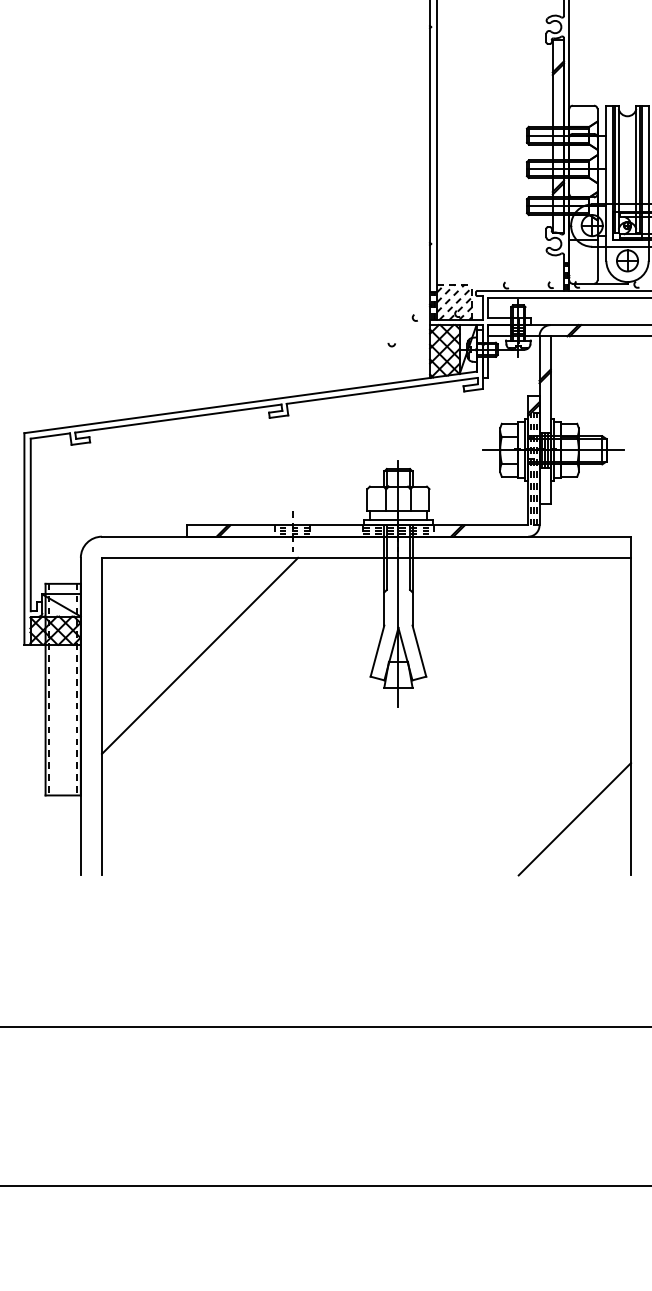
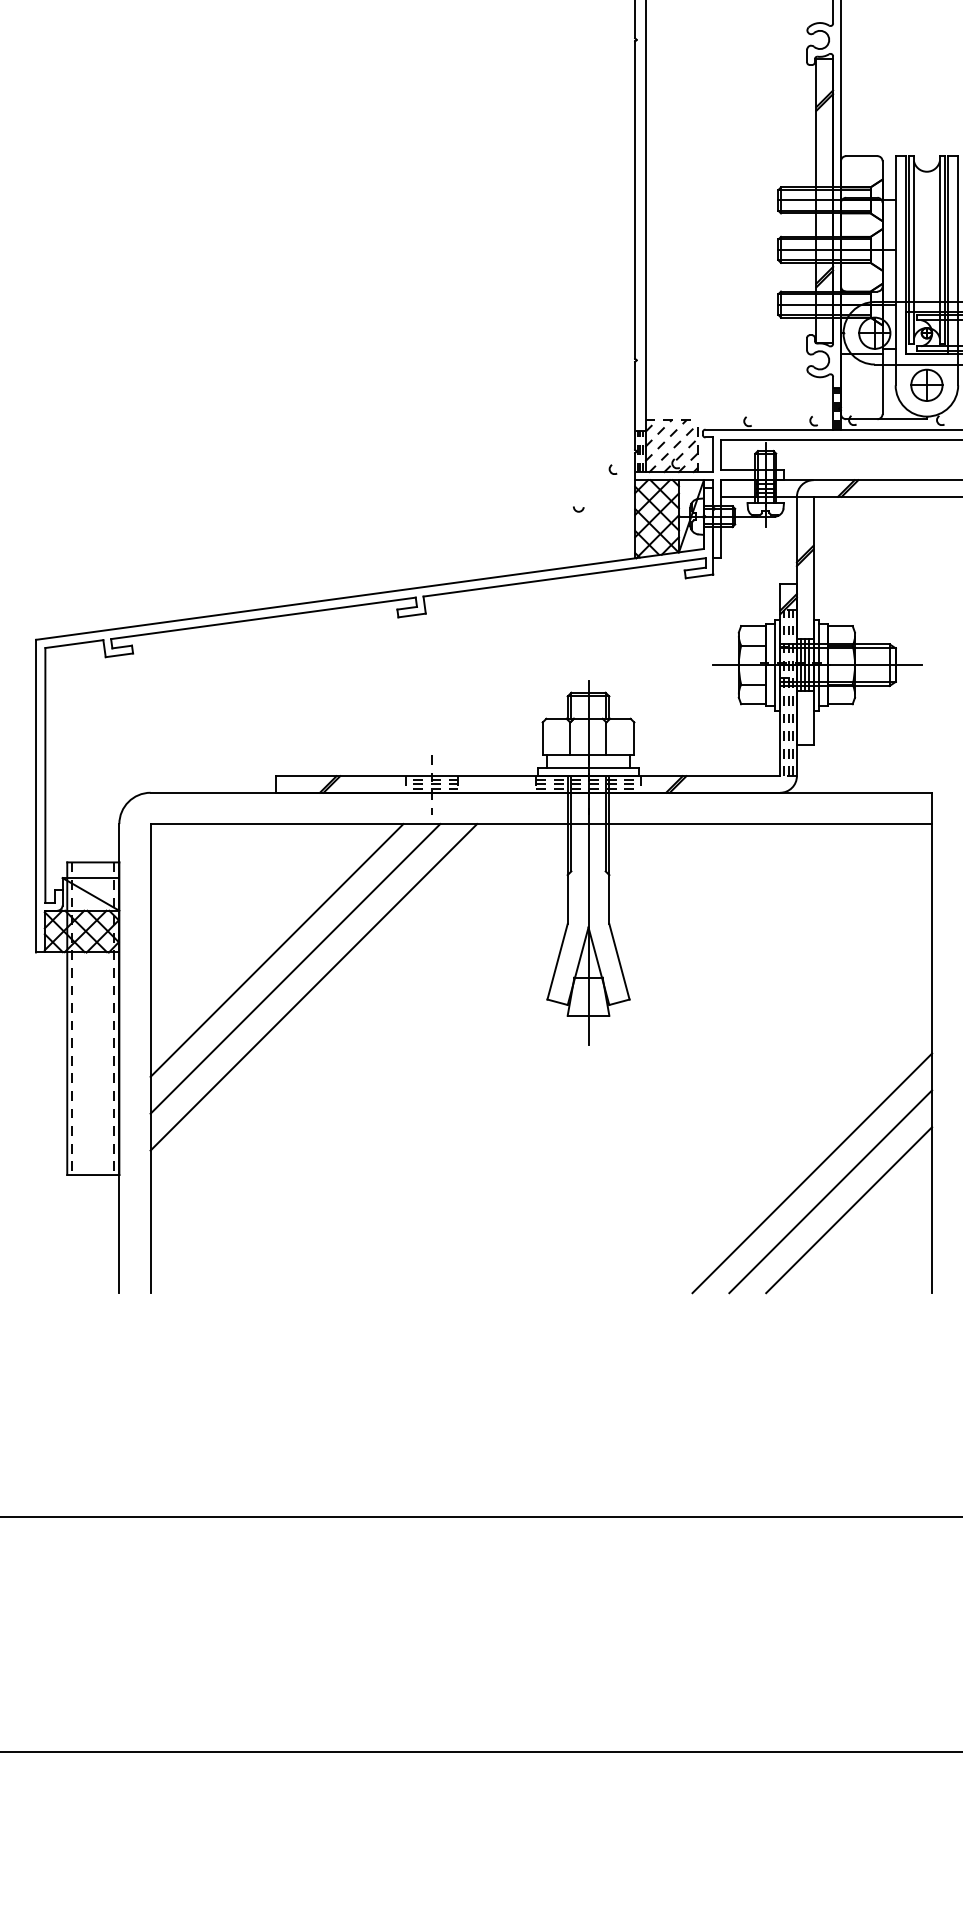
line: (187, 643) -> (276, 950), added
line: (212, 667) -> (313, 985), added
line: (549, 794) -> (811, 1173), added
line: (562, 806) -> (830, 1191), added

